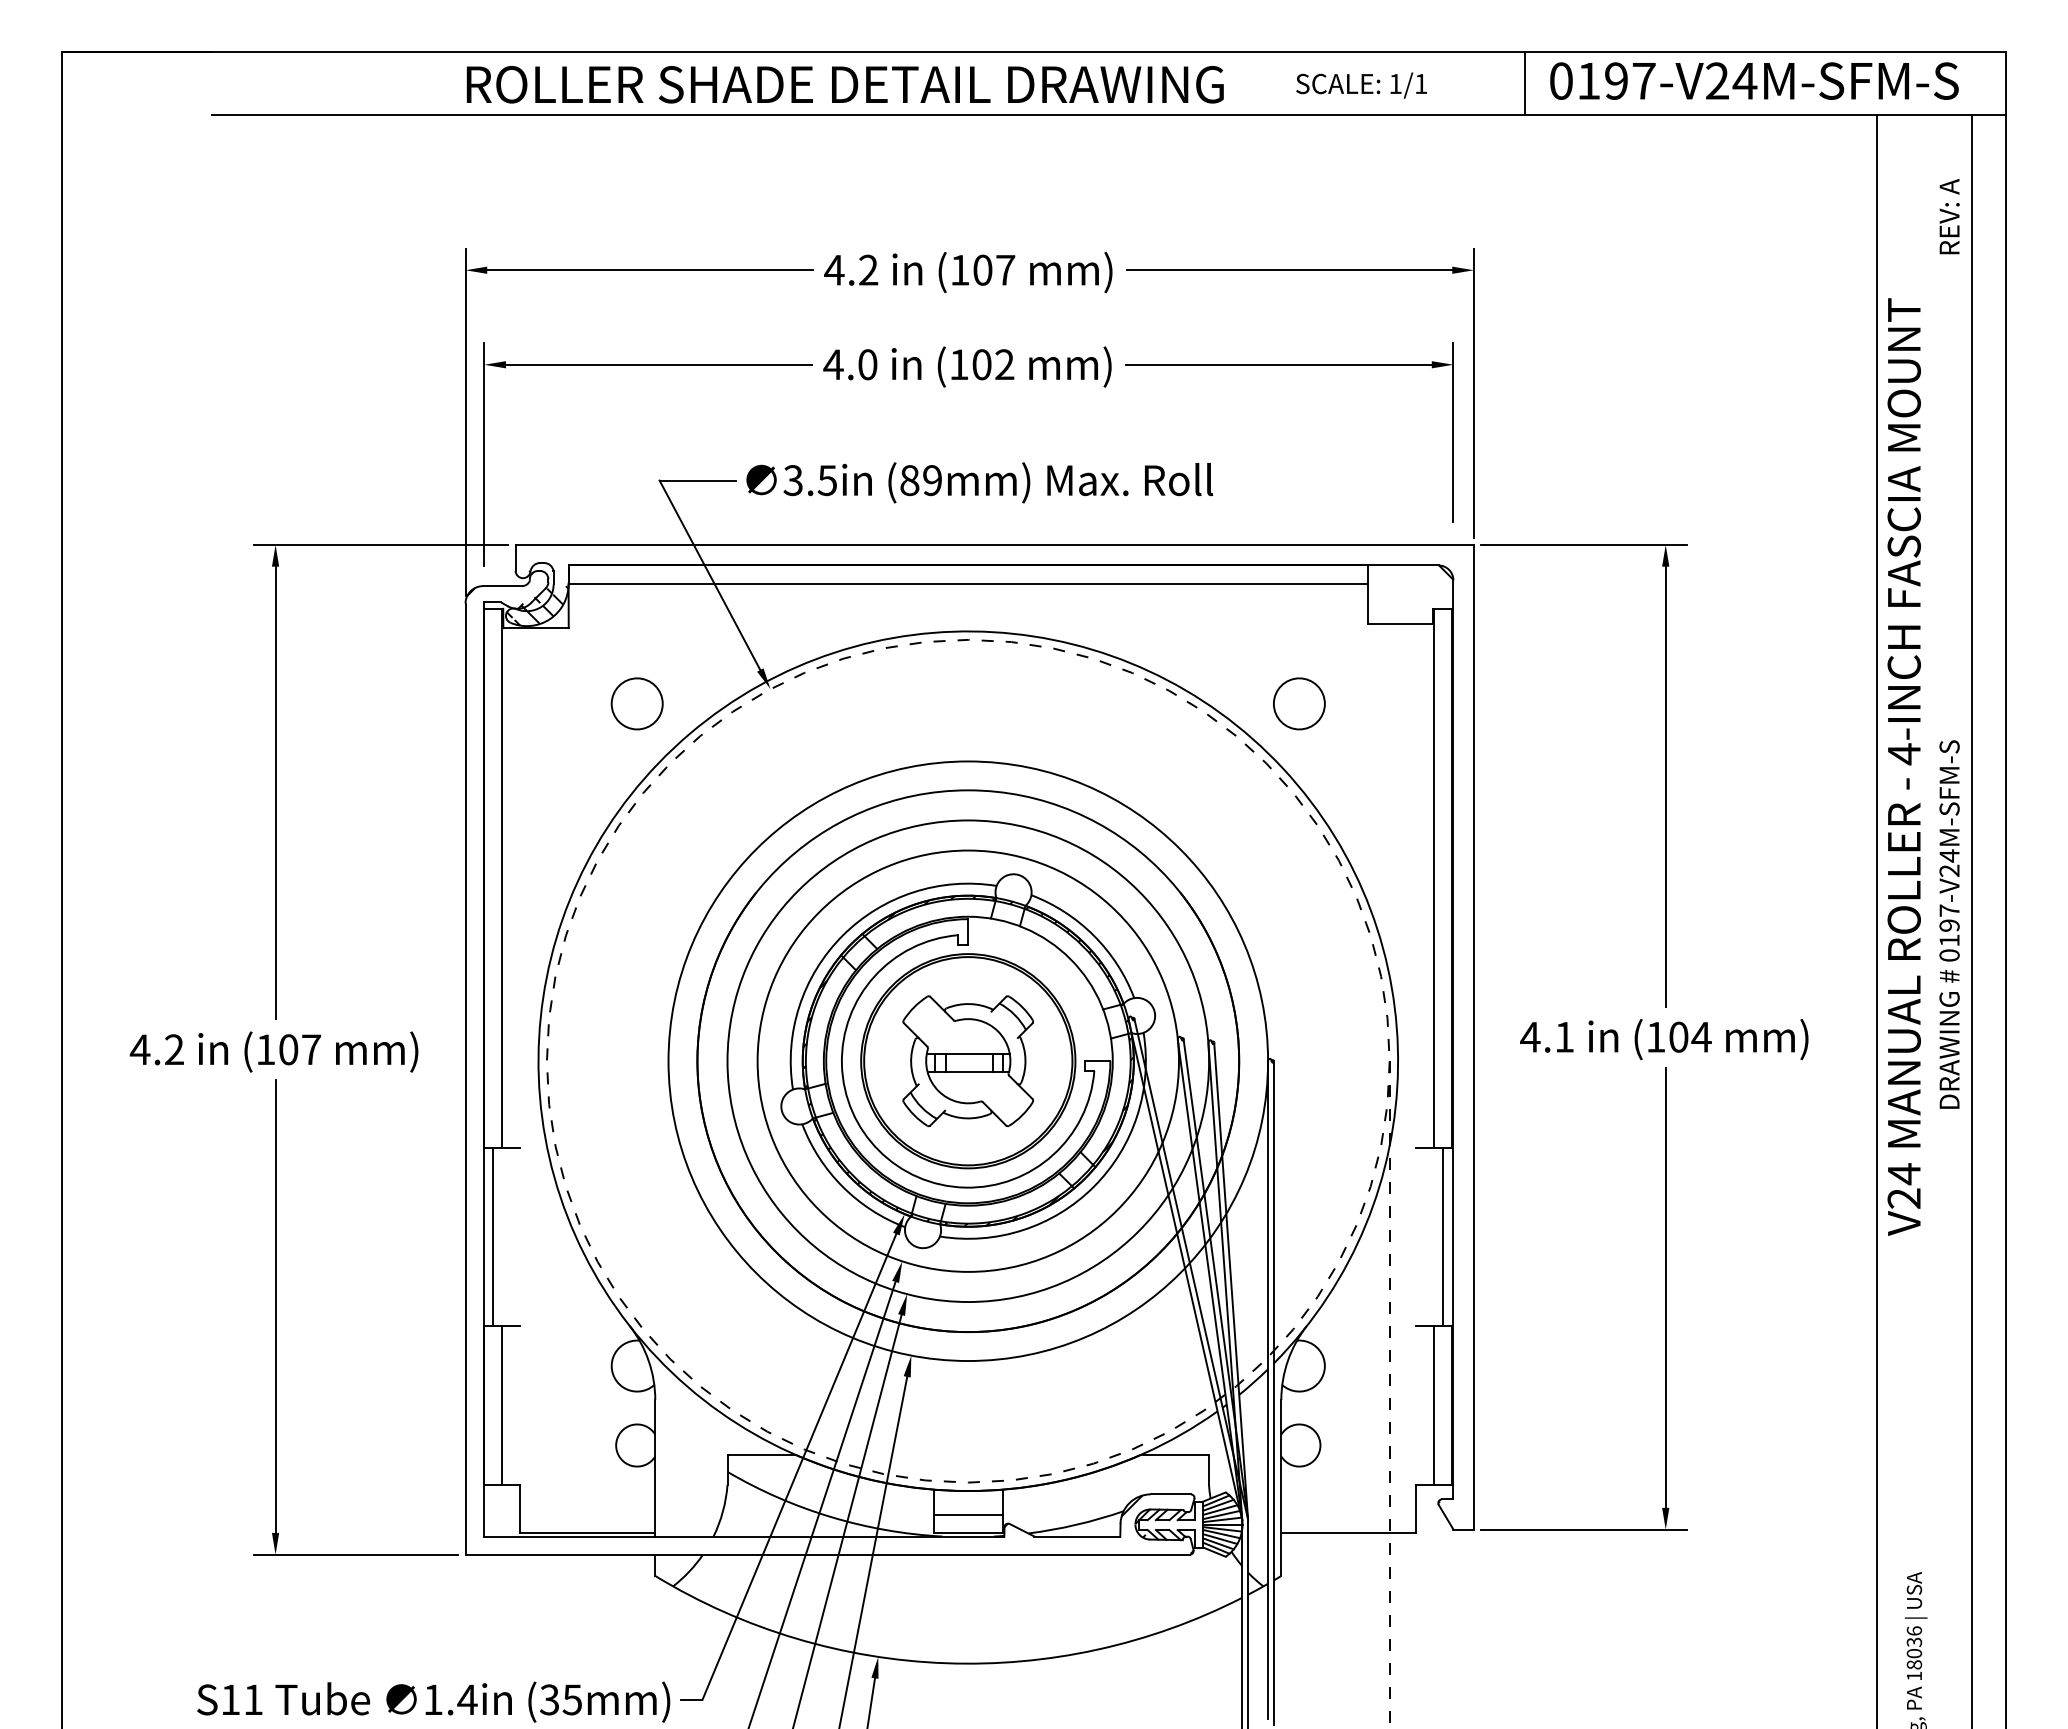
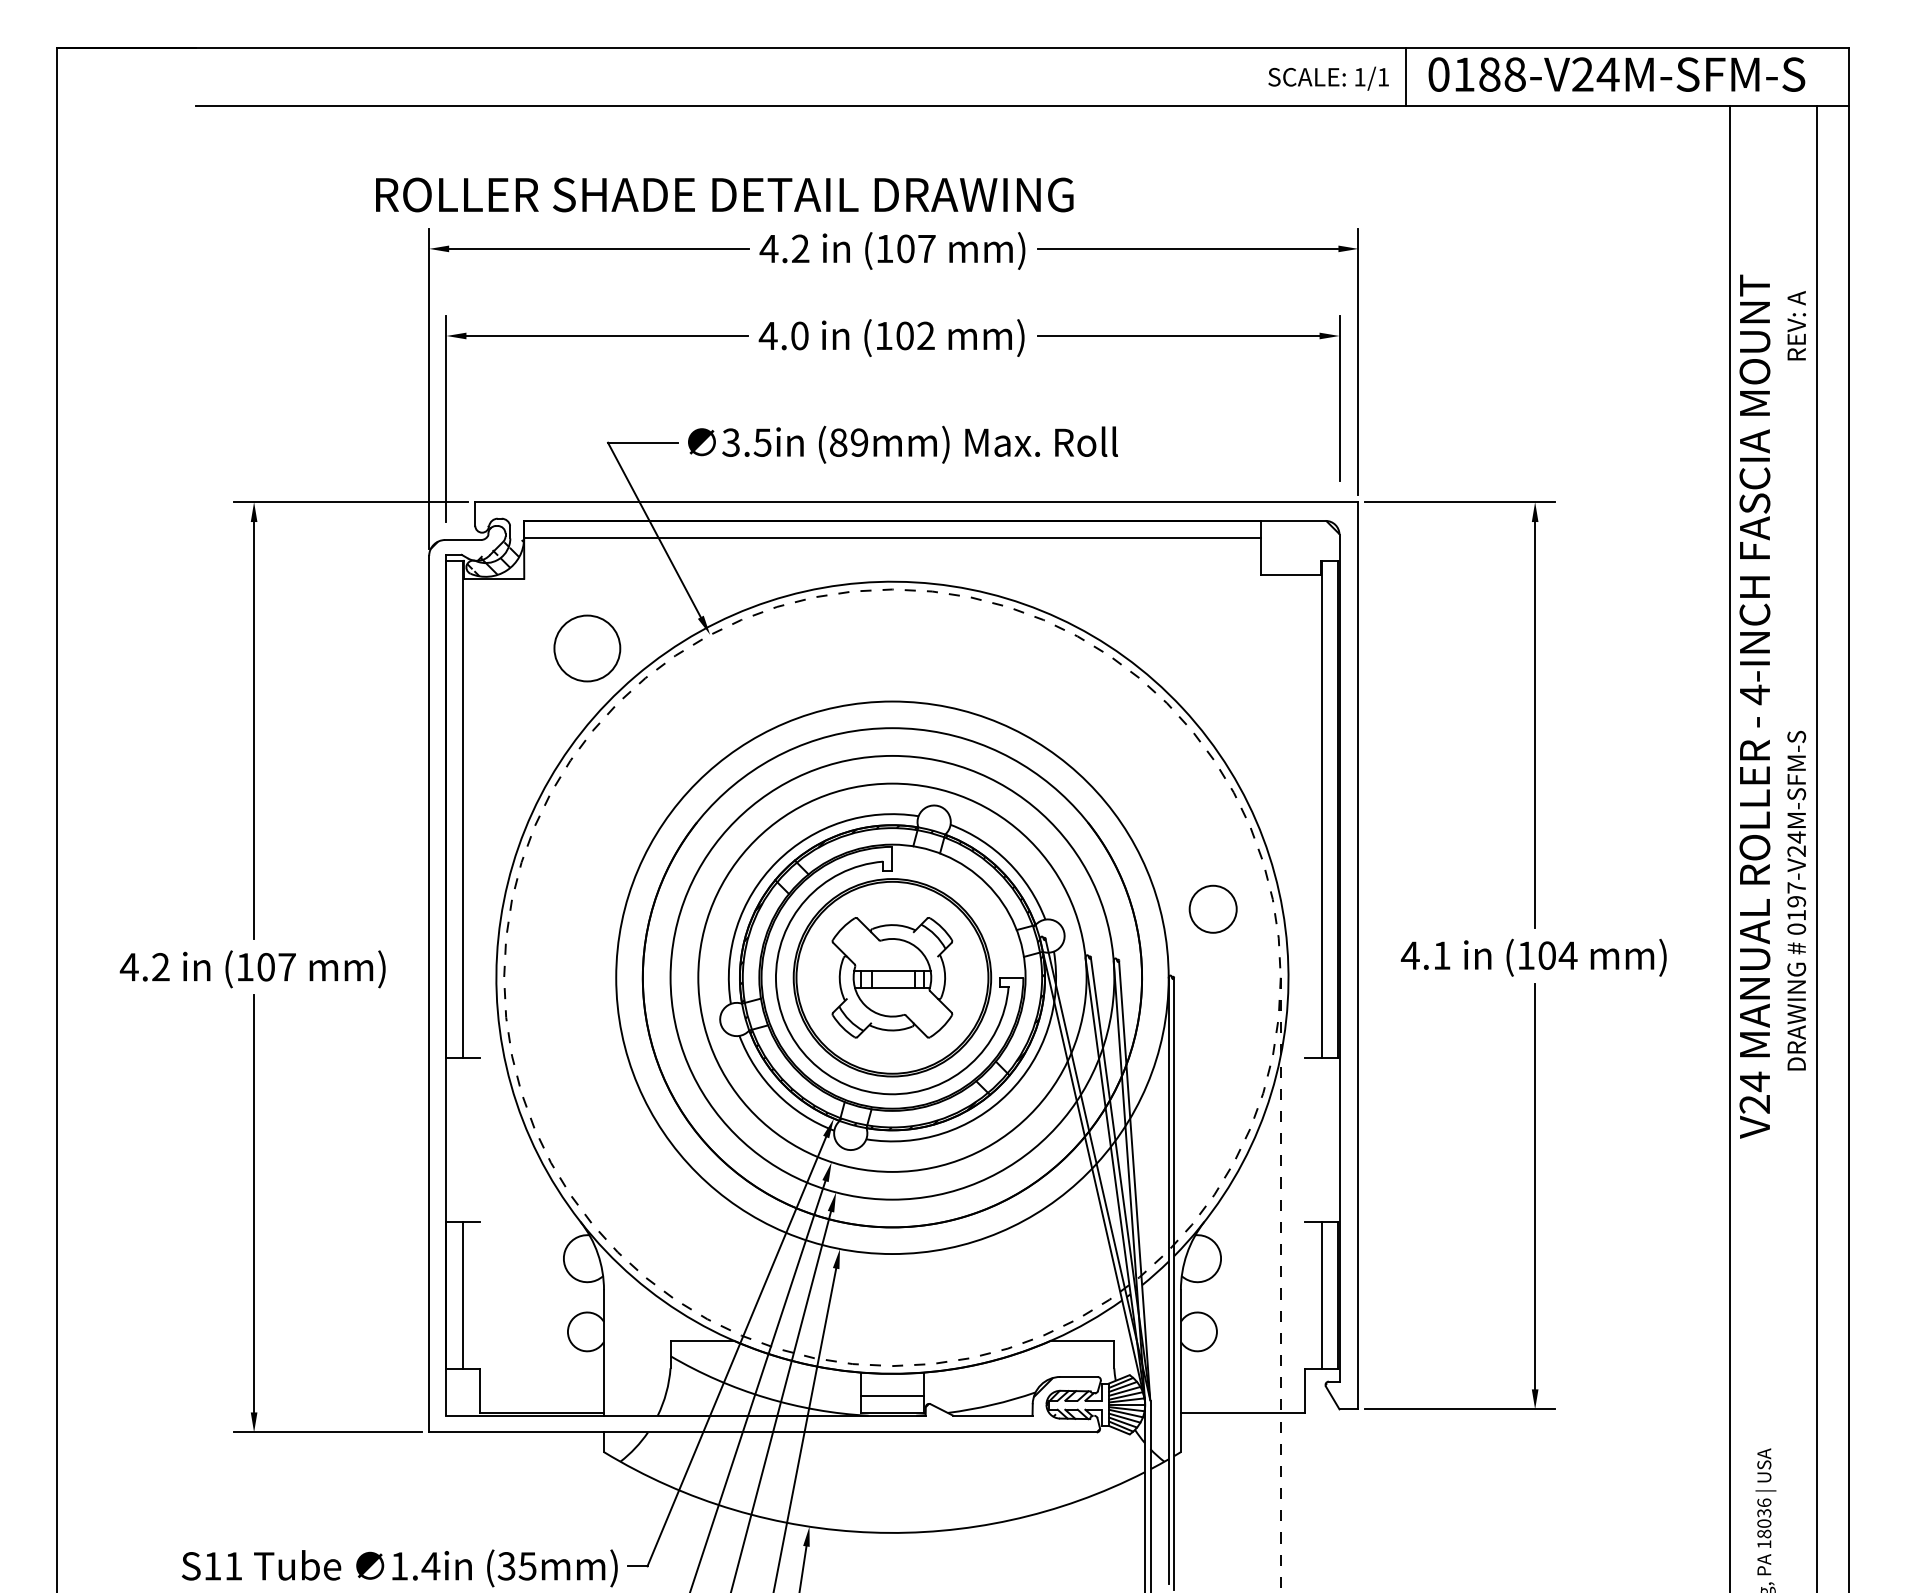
text: (1630, 80) -> (1502, 74), 0197-V24M-SFM-S -> 0188-V24M-SFM-S
text: (844, 84) -> (724, 194), moved
text: (1361, 85) -> (1328, 78), moved
text: (1949, 216) -> (1796, 325), moved
circle: (636, 703) -> (586, 648), size x1.4
circle: (1299, 703) -> (1213, 908), moved
text: (1949, 924) -> (1796, 900), moved
line: (493, 1237) -> (454, 1140), removed
line: (1443, 1237) -> (1330, 1140), removed

